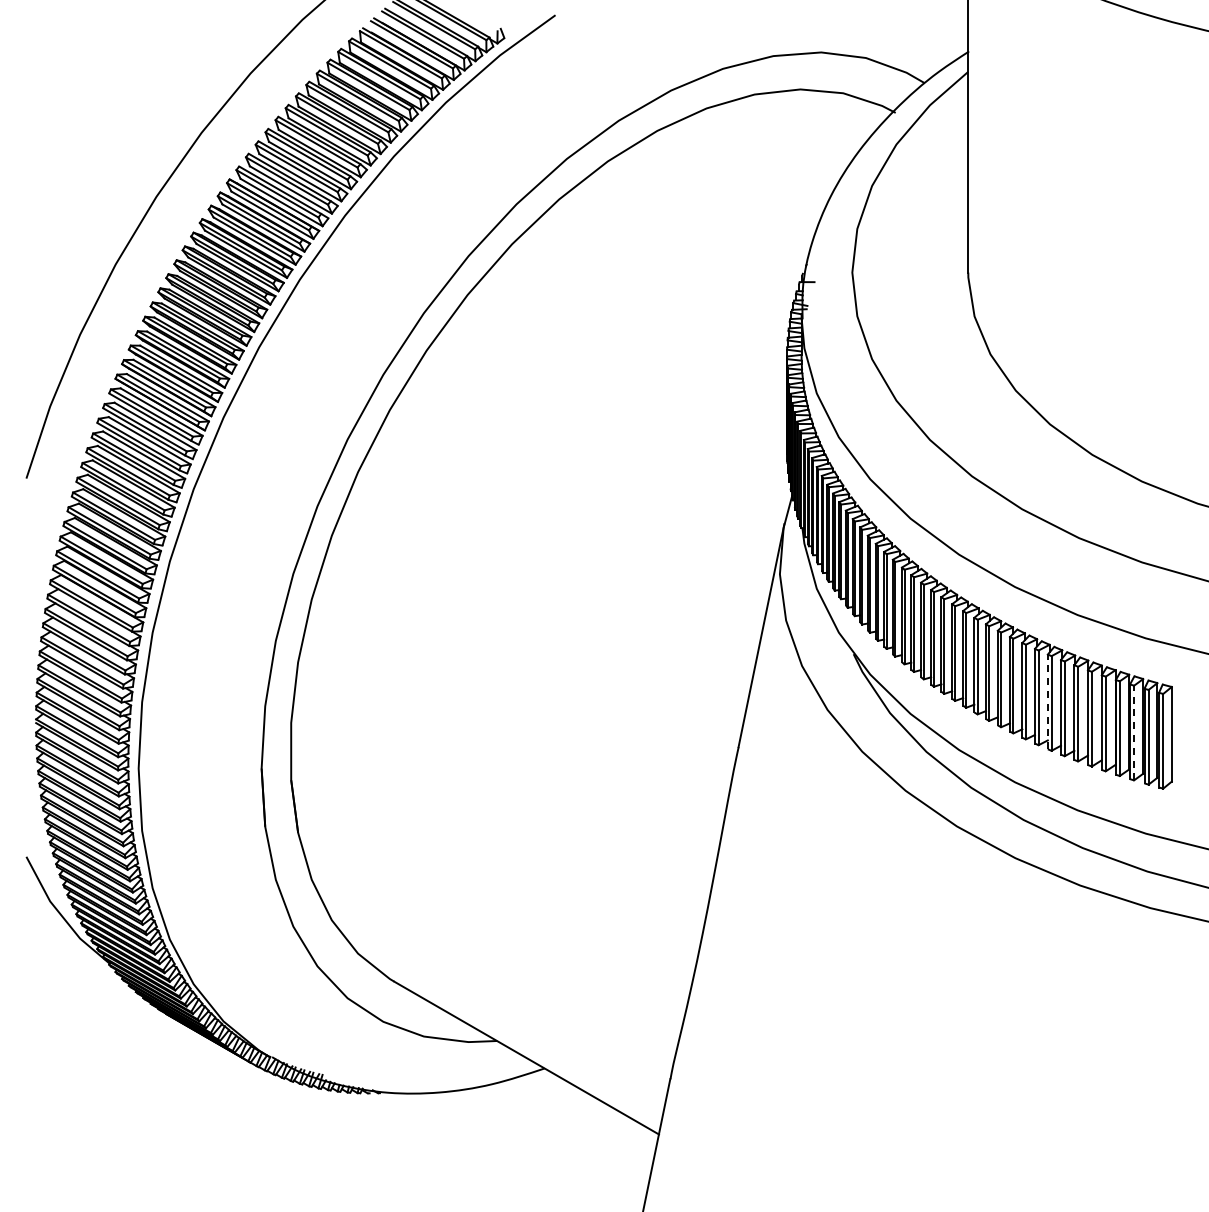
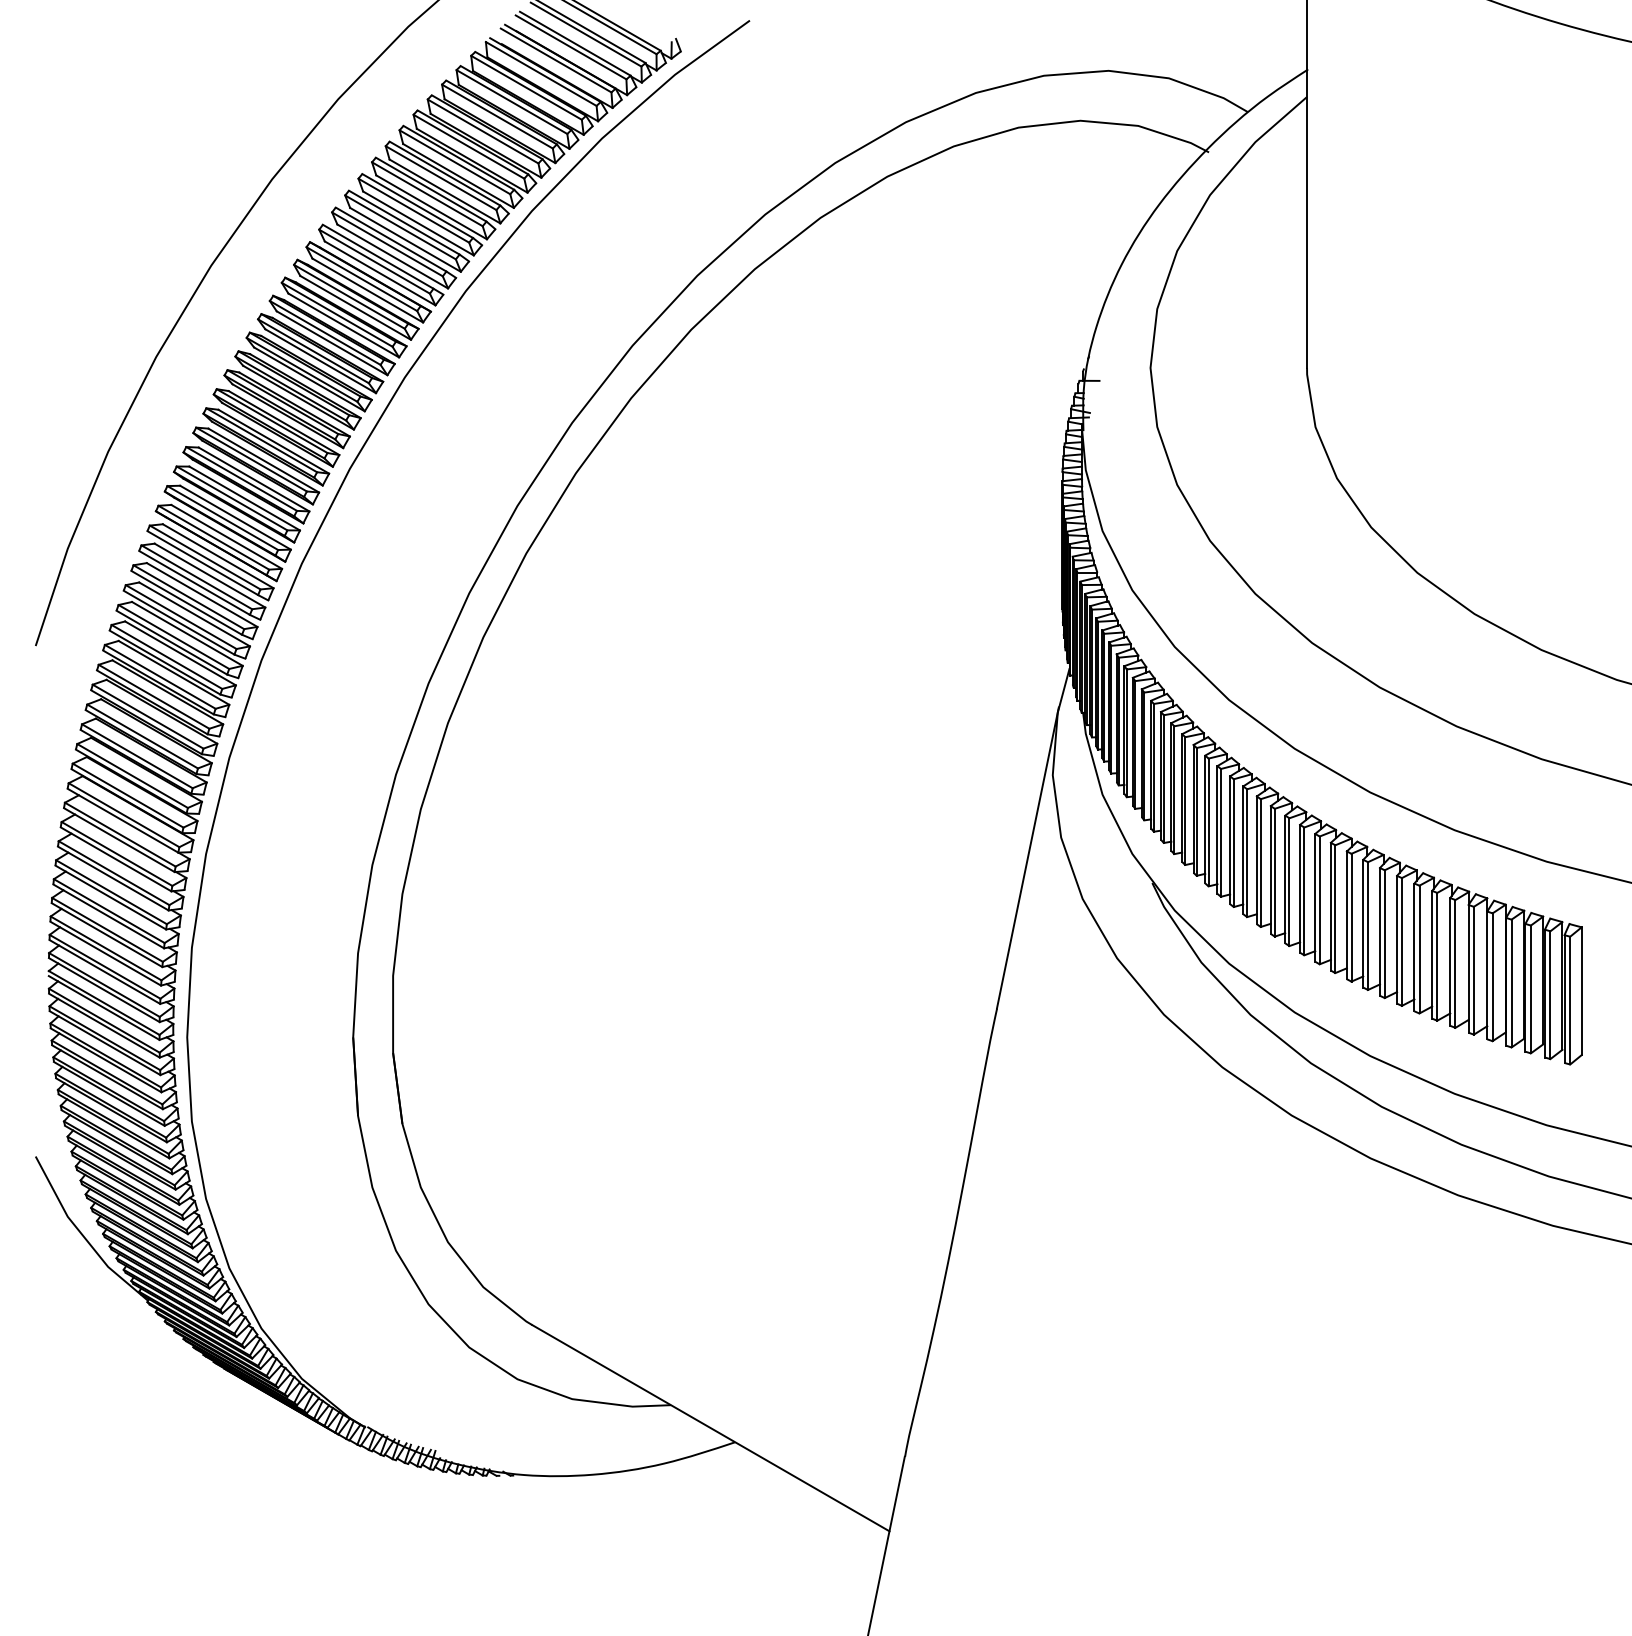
line: (1047, 701) -> (1413, 946), dashed -> solid
line: (1134, 732) -> (1531, 988), dashed -> solid

